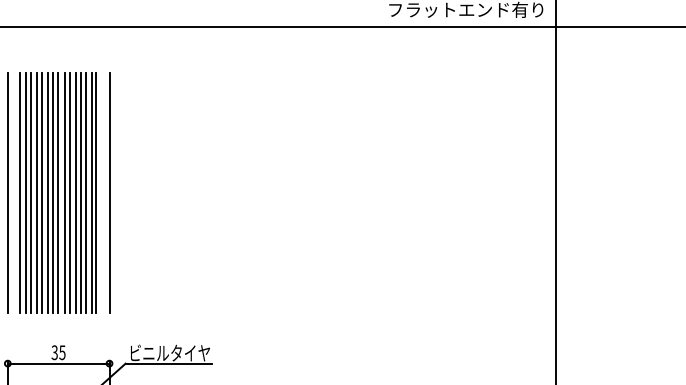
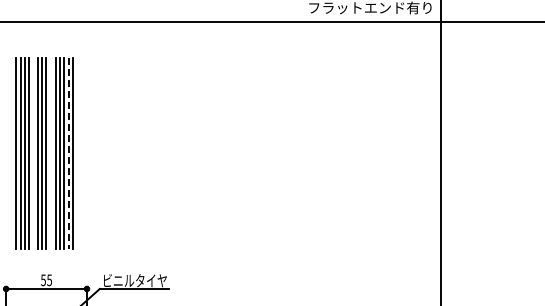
line: (8, 193) -> (6, 153), removed
line: (42, 193) -> (33, 153), removed
line: (64, 193) -> (51, 153), removed
line: (96, 193) -> (76, 153), removed
line: (110, 193) -> (87, 153), removed
line: (86, 194) -> (68, 154), solid -> dashed
text: (54, 351) -> (43, 279), 35 -> 55

